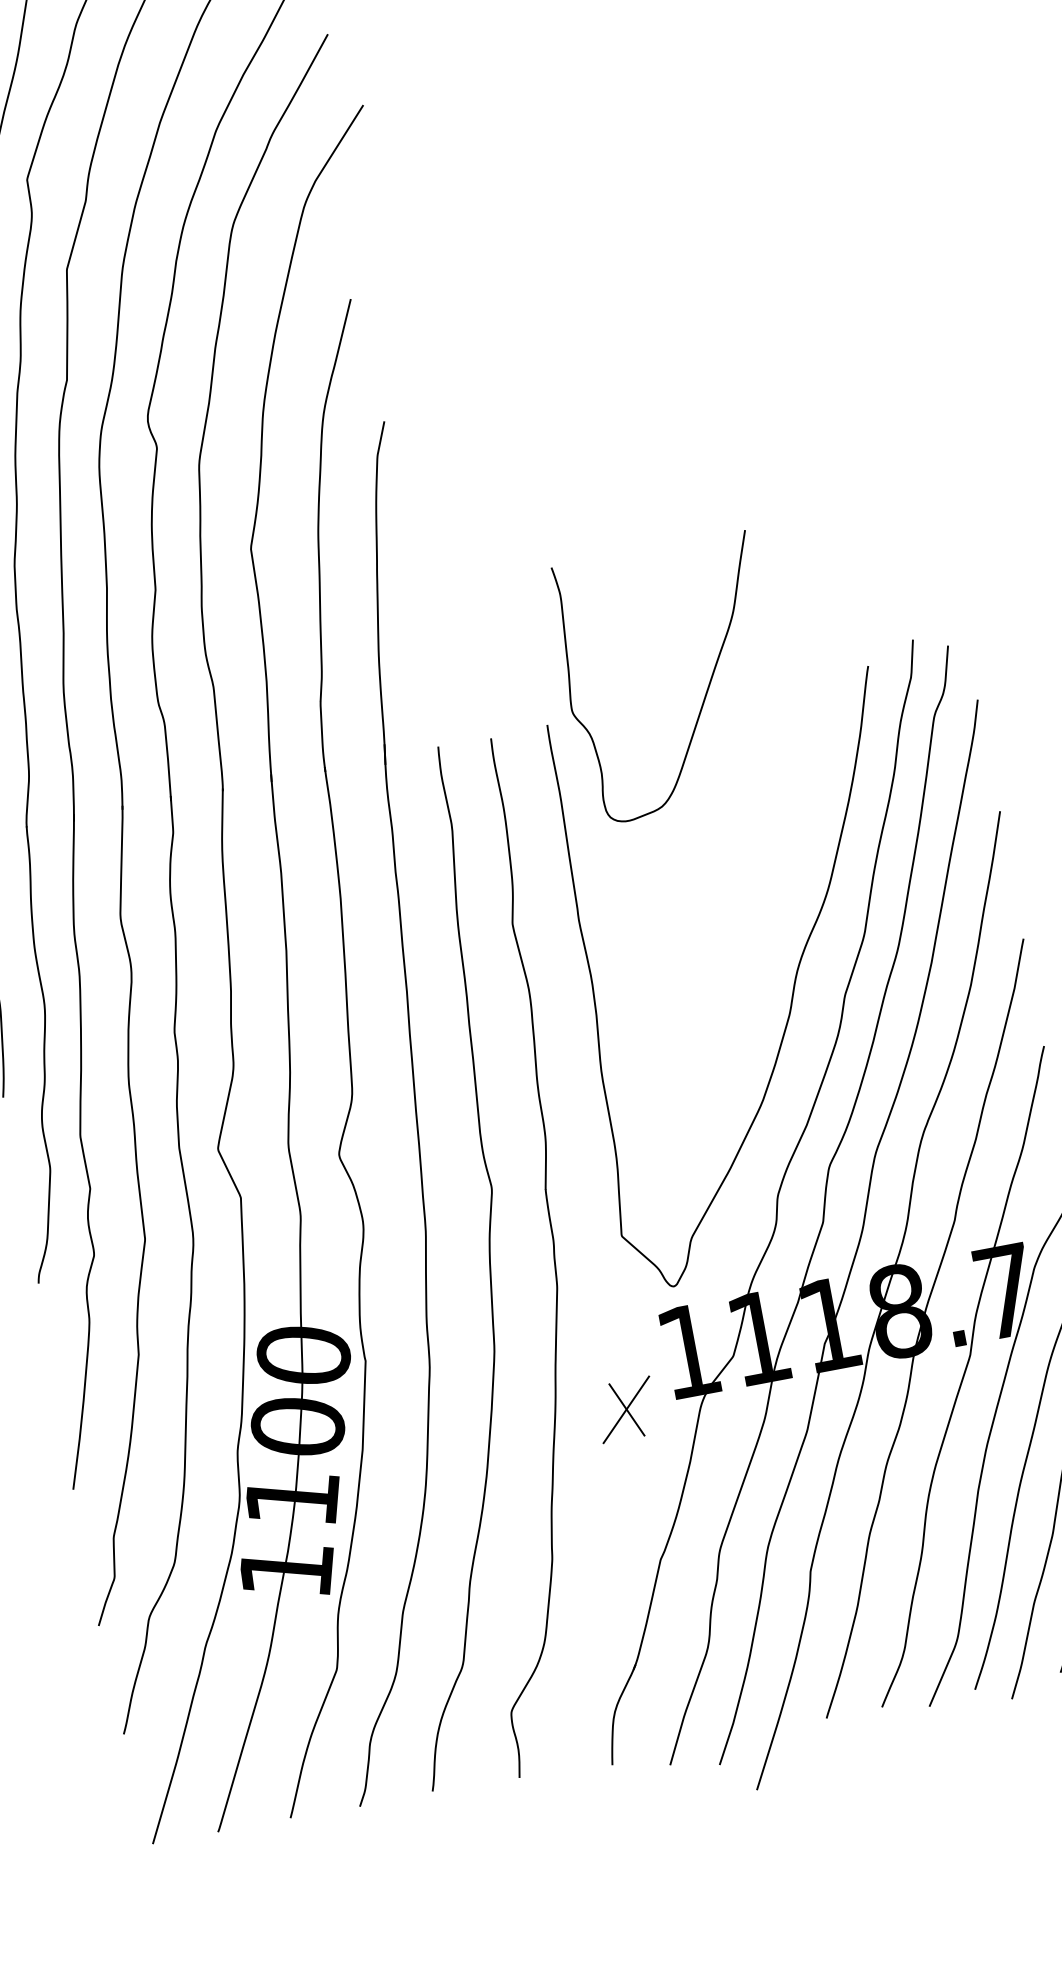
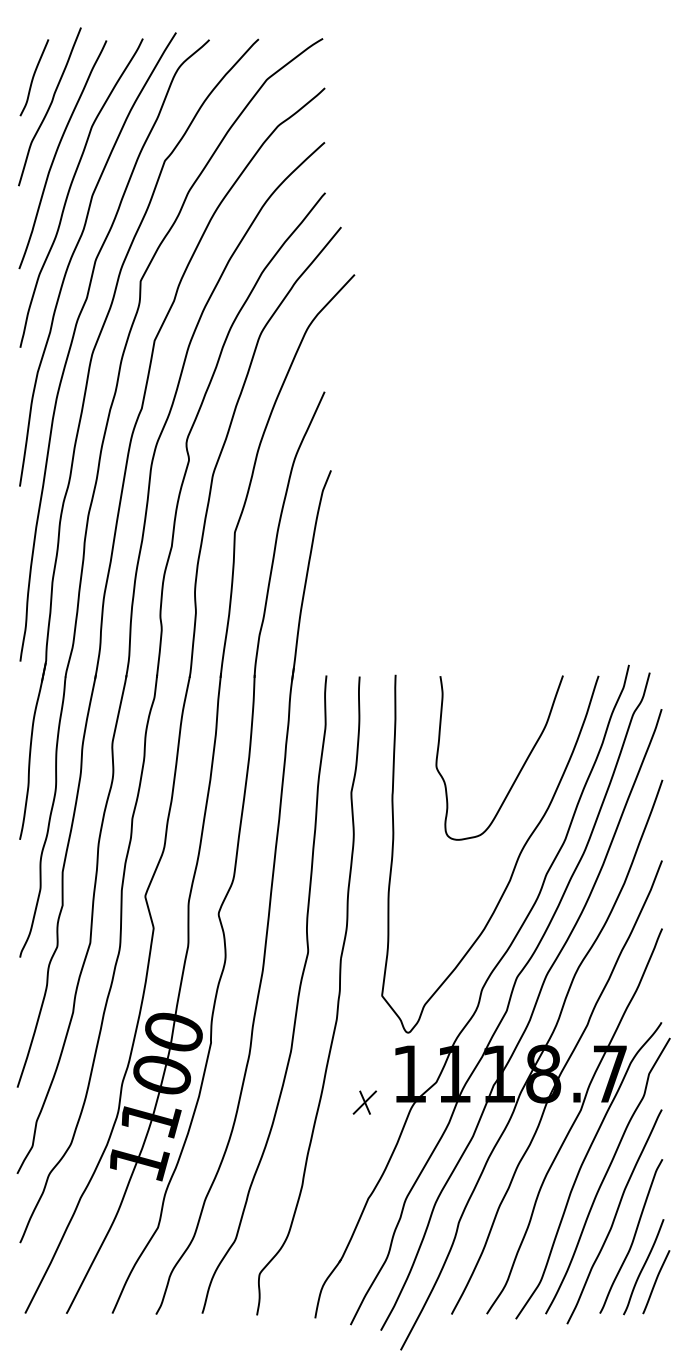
curve: (704, 693) -> (519, 770), moved
part: (625, 1409) -> (364, 1102), size x0.62

